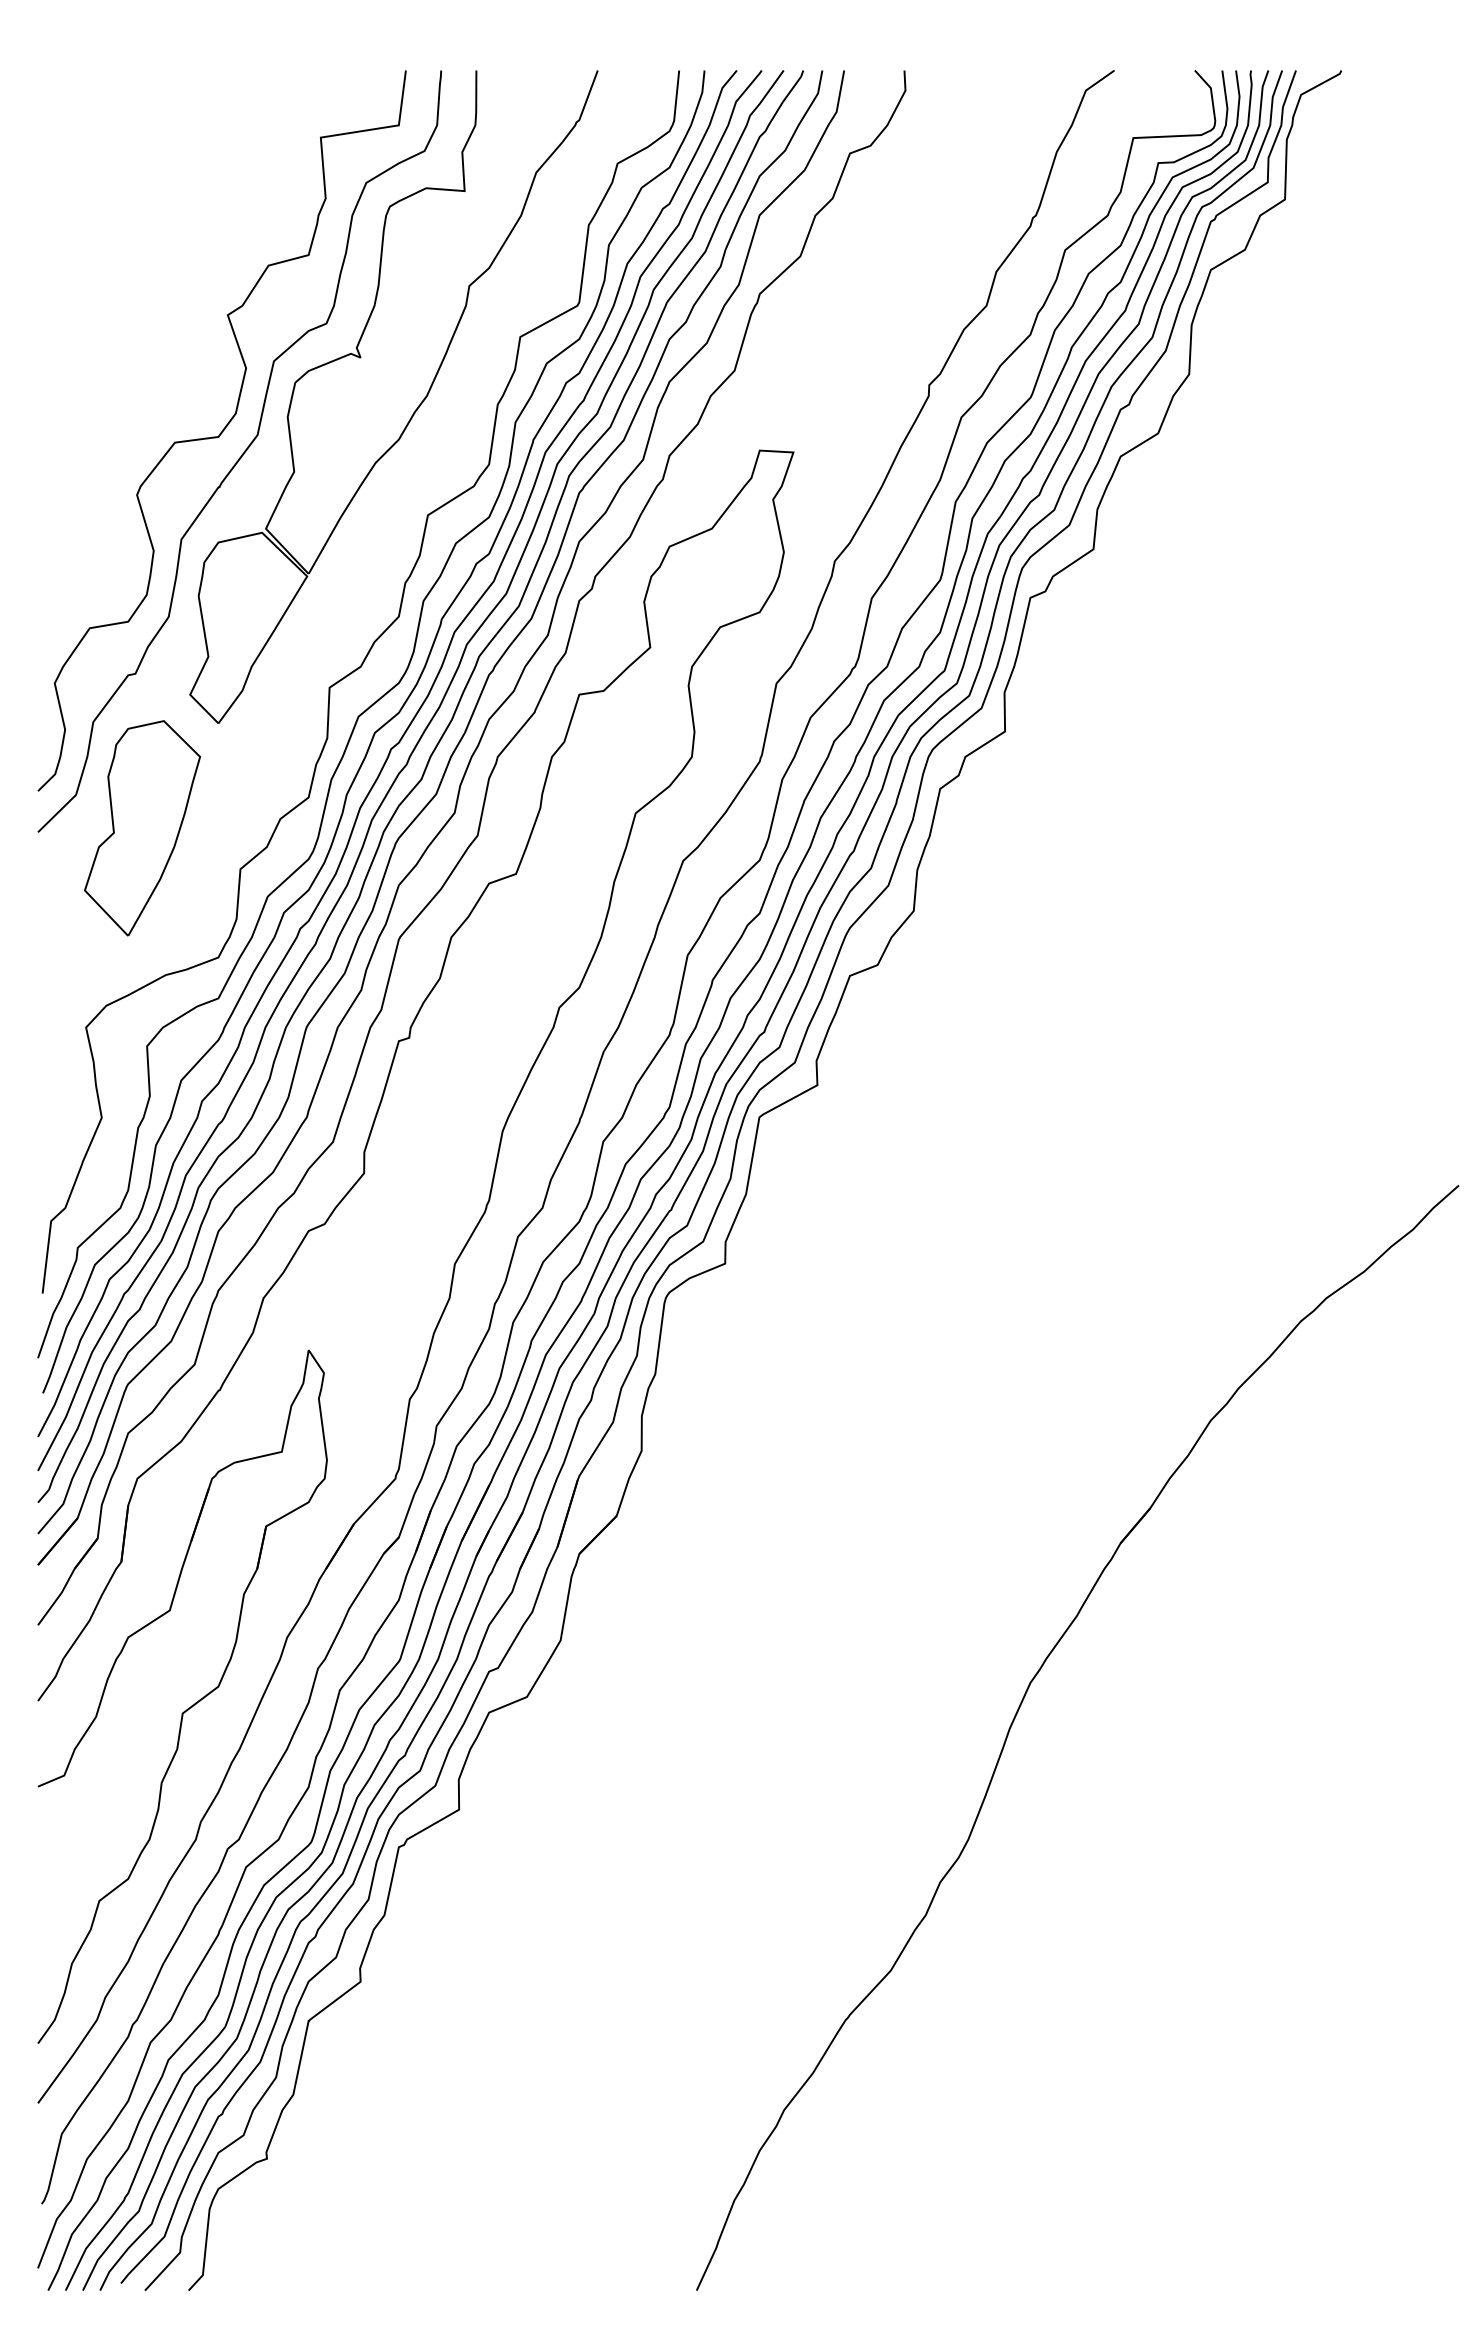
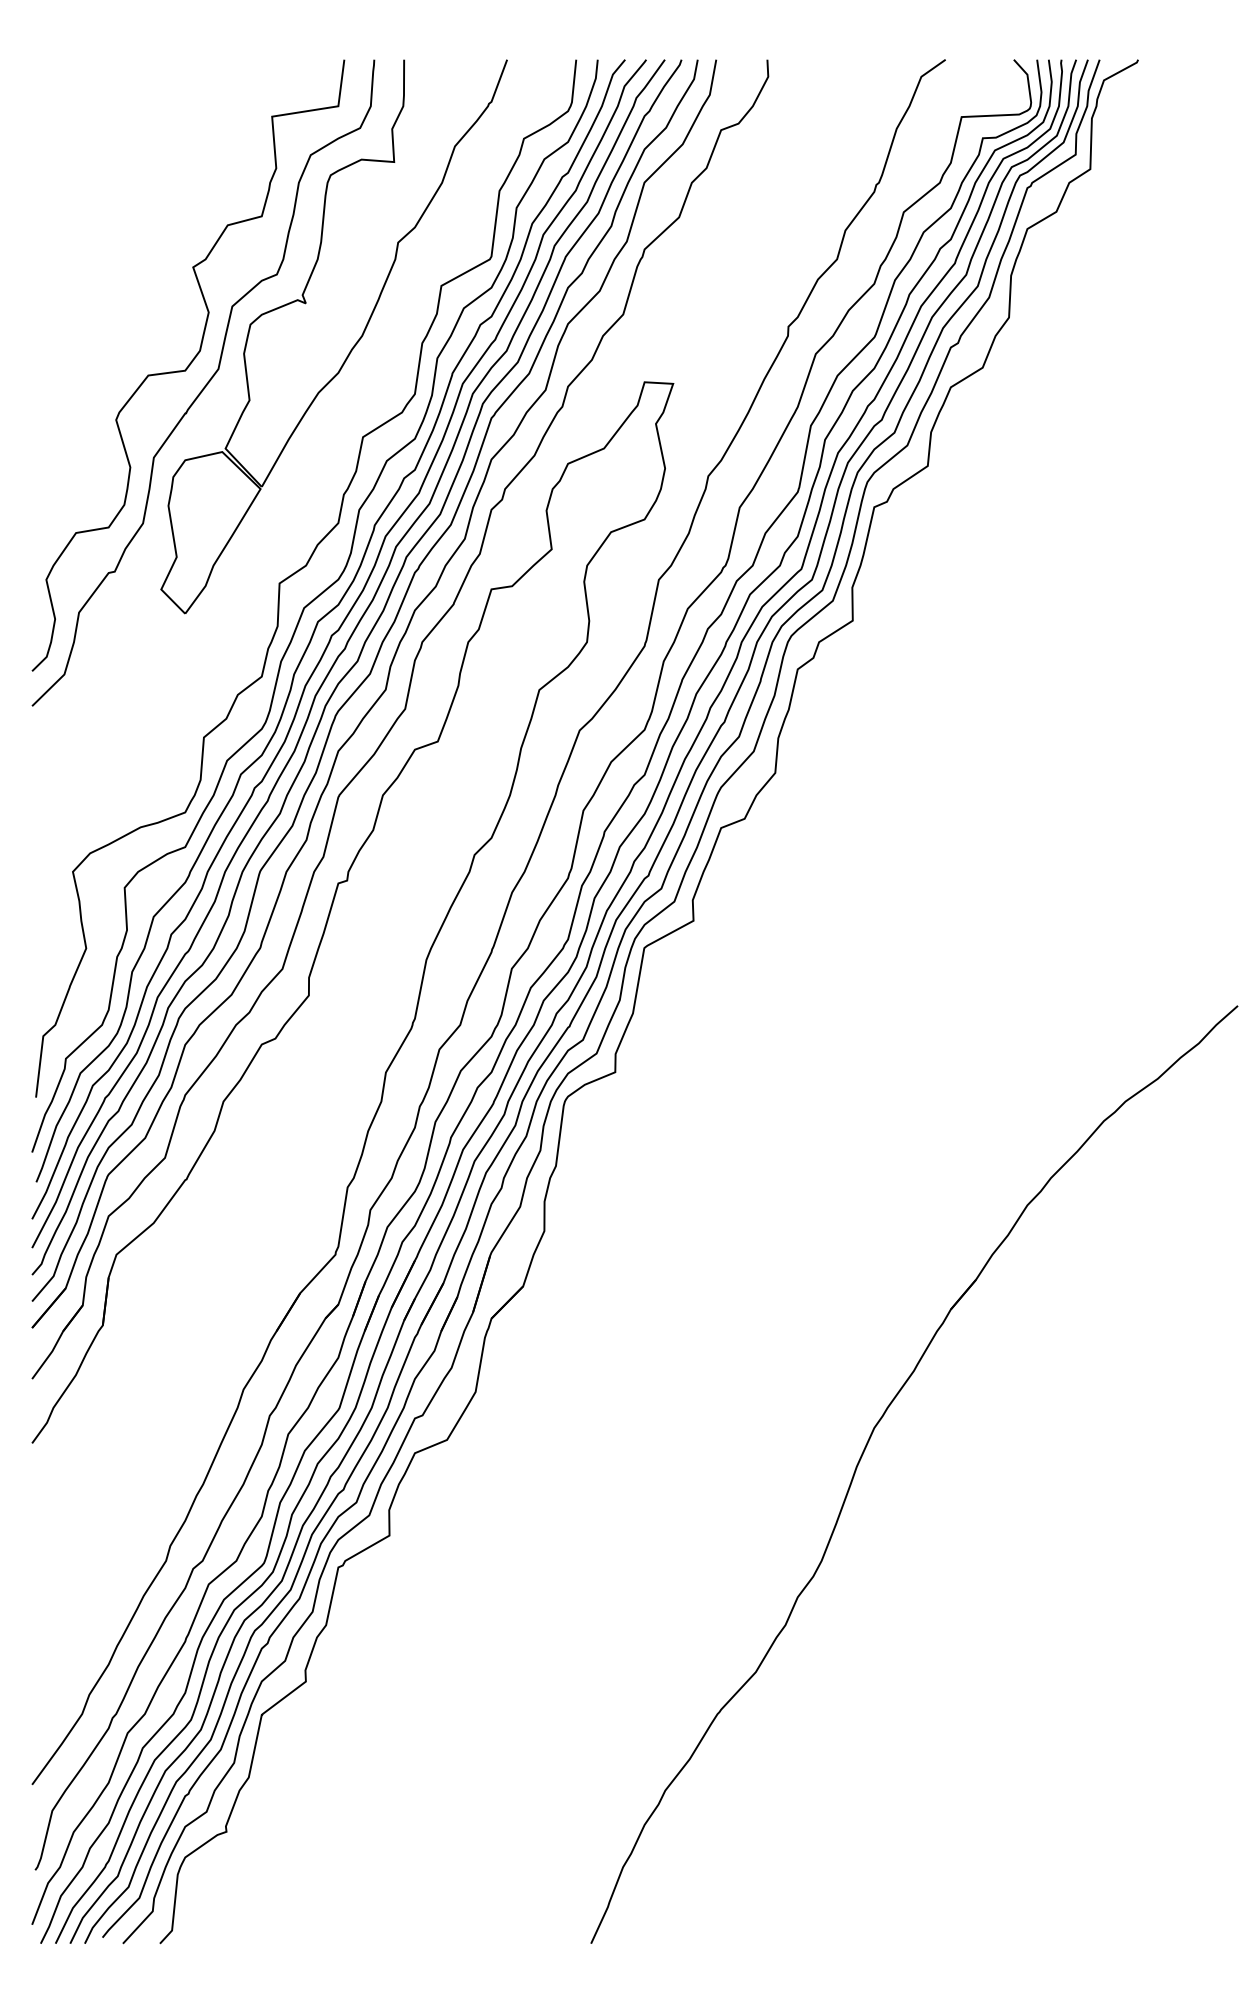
part: (142, 828) -> (120, 702), removed
part: (191, 1705) -> (162, 1447), removed

